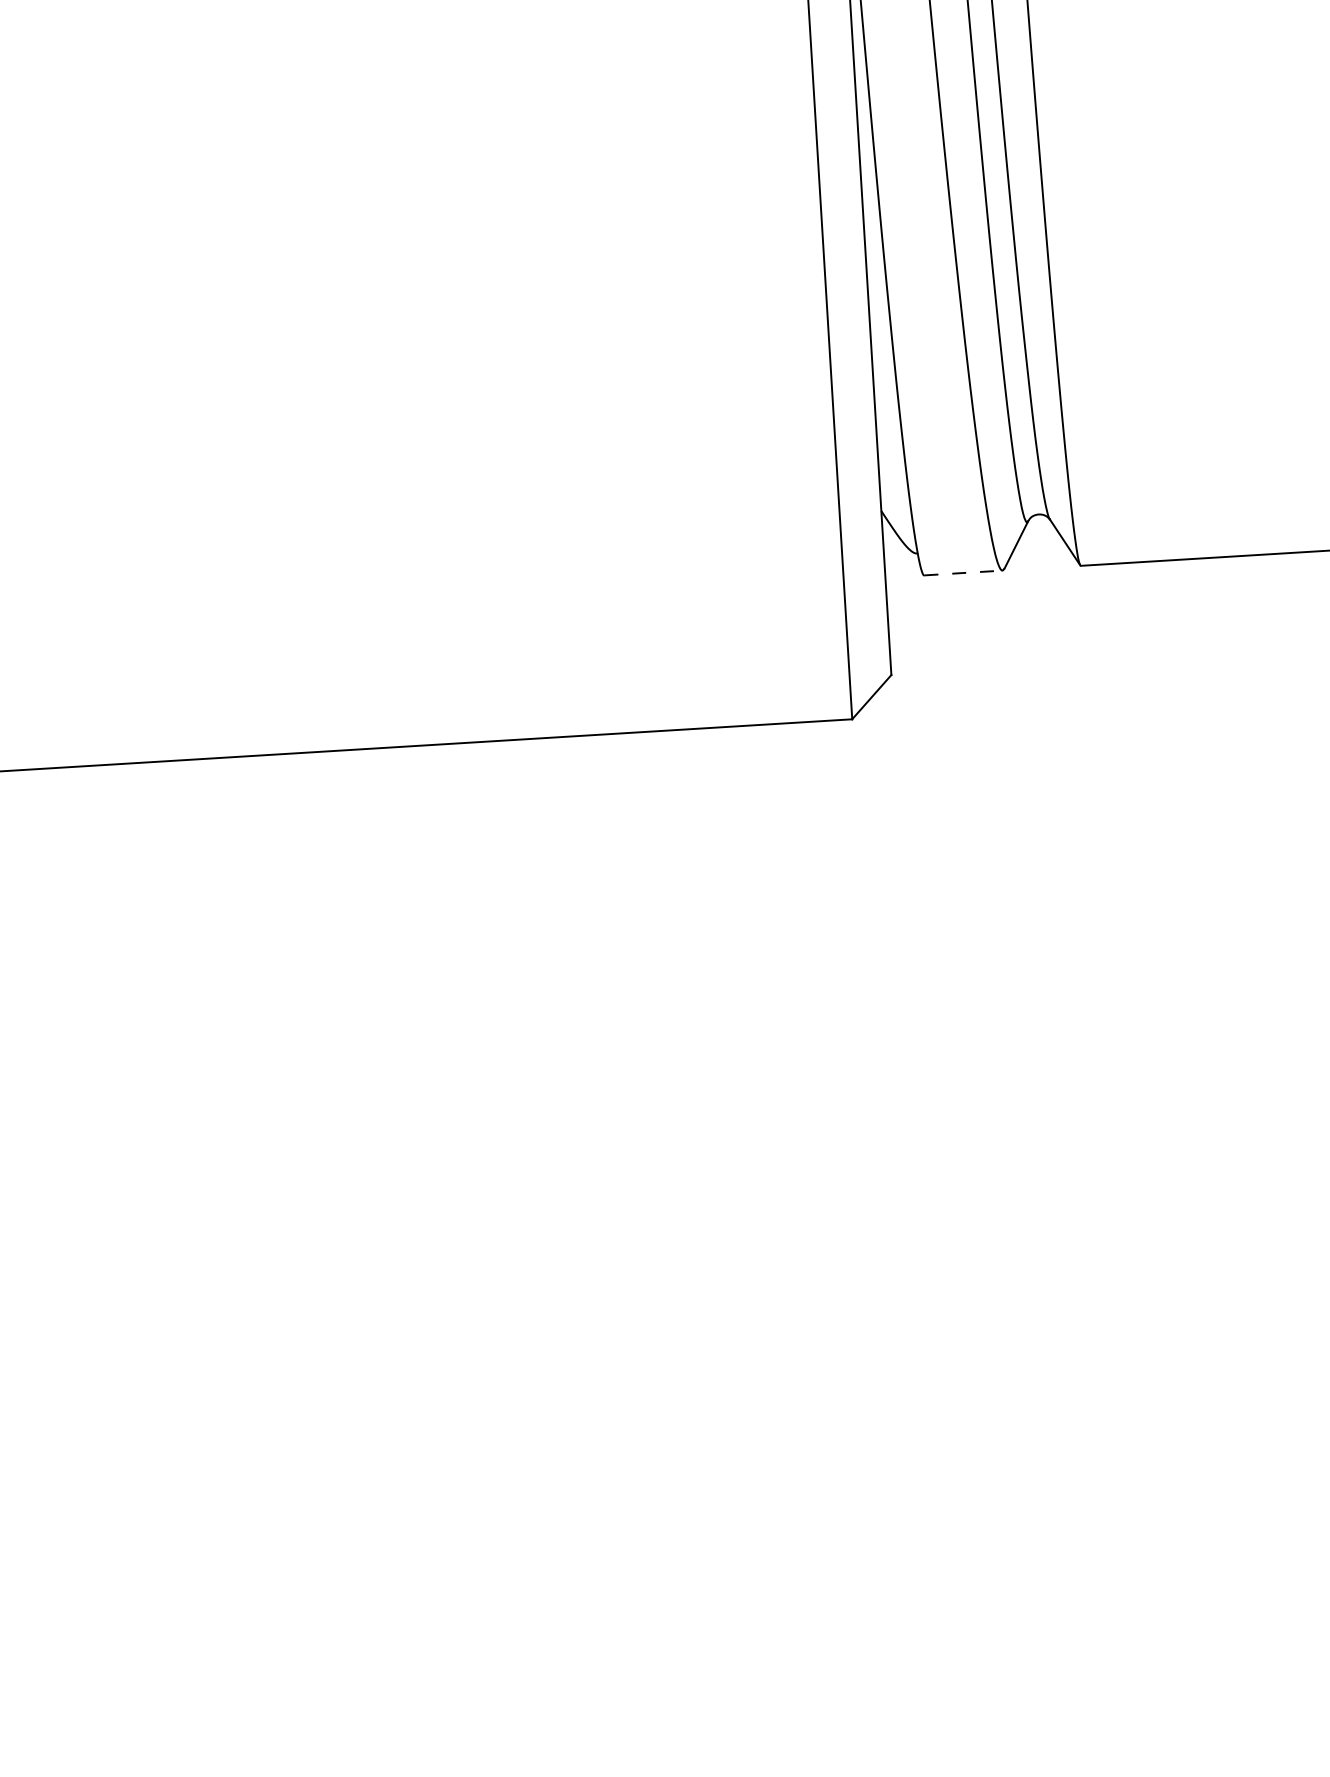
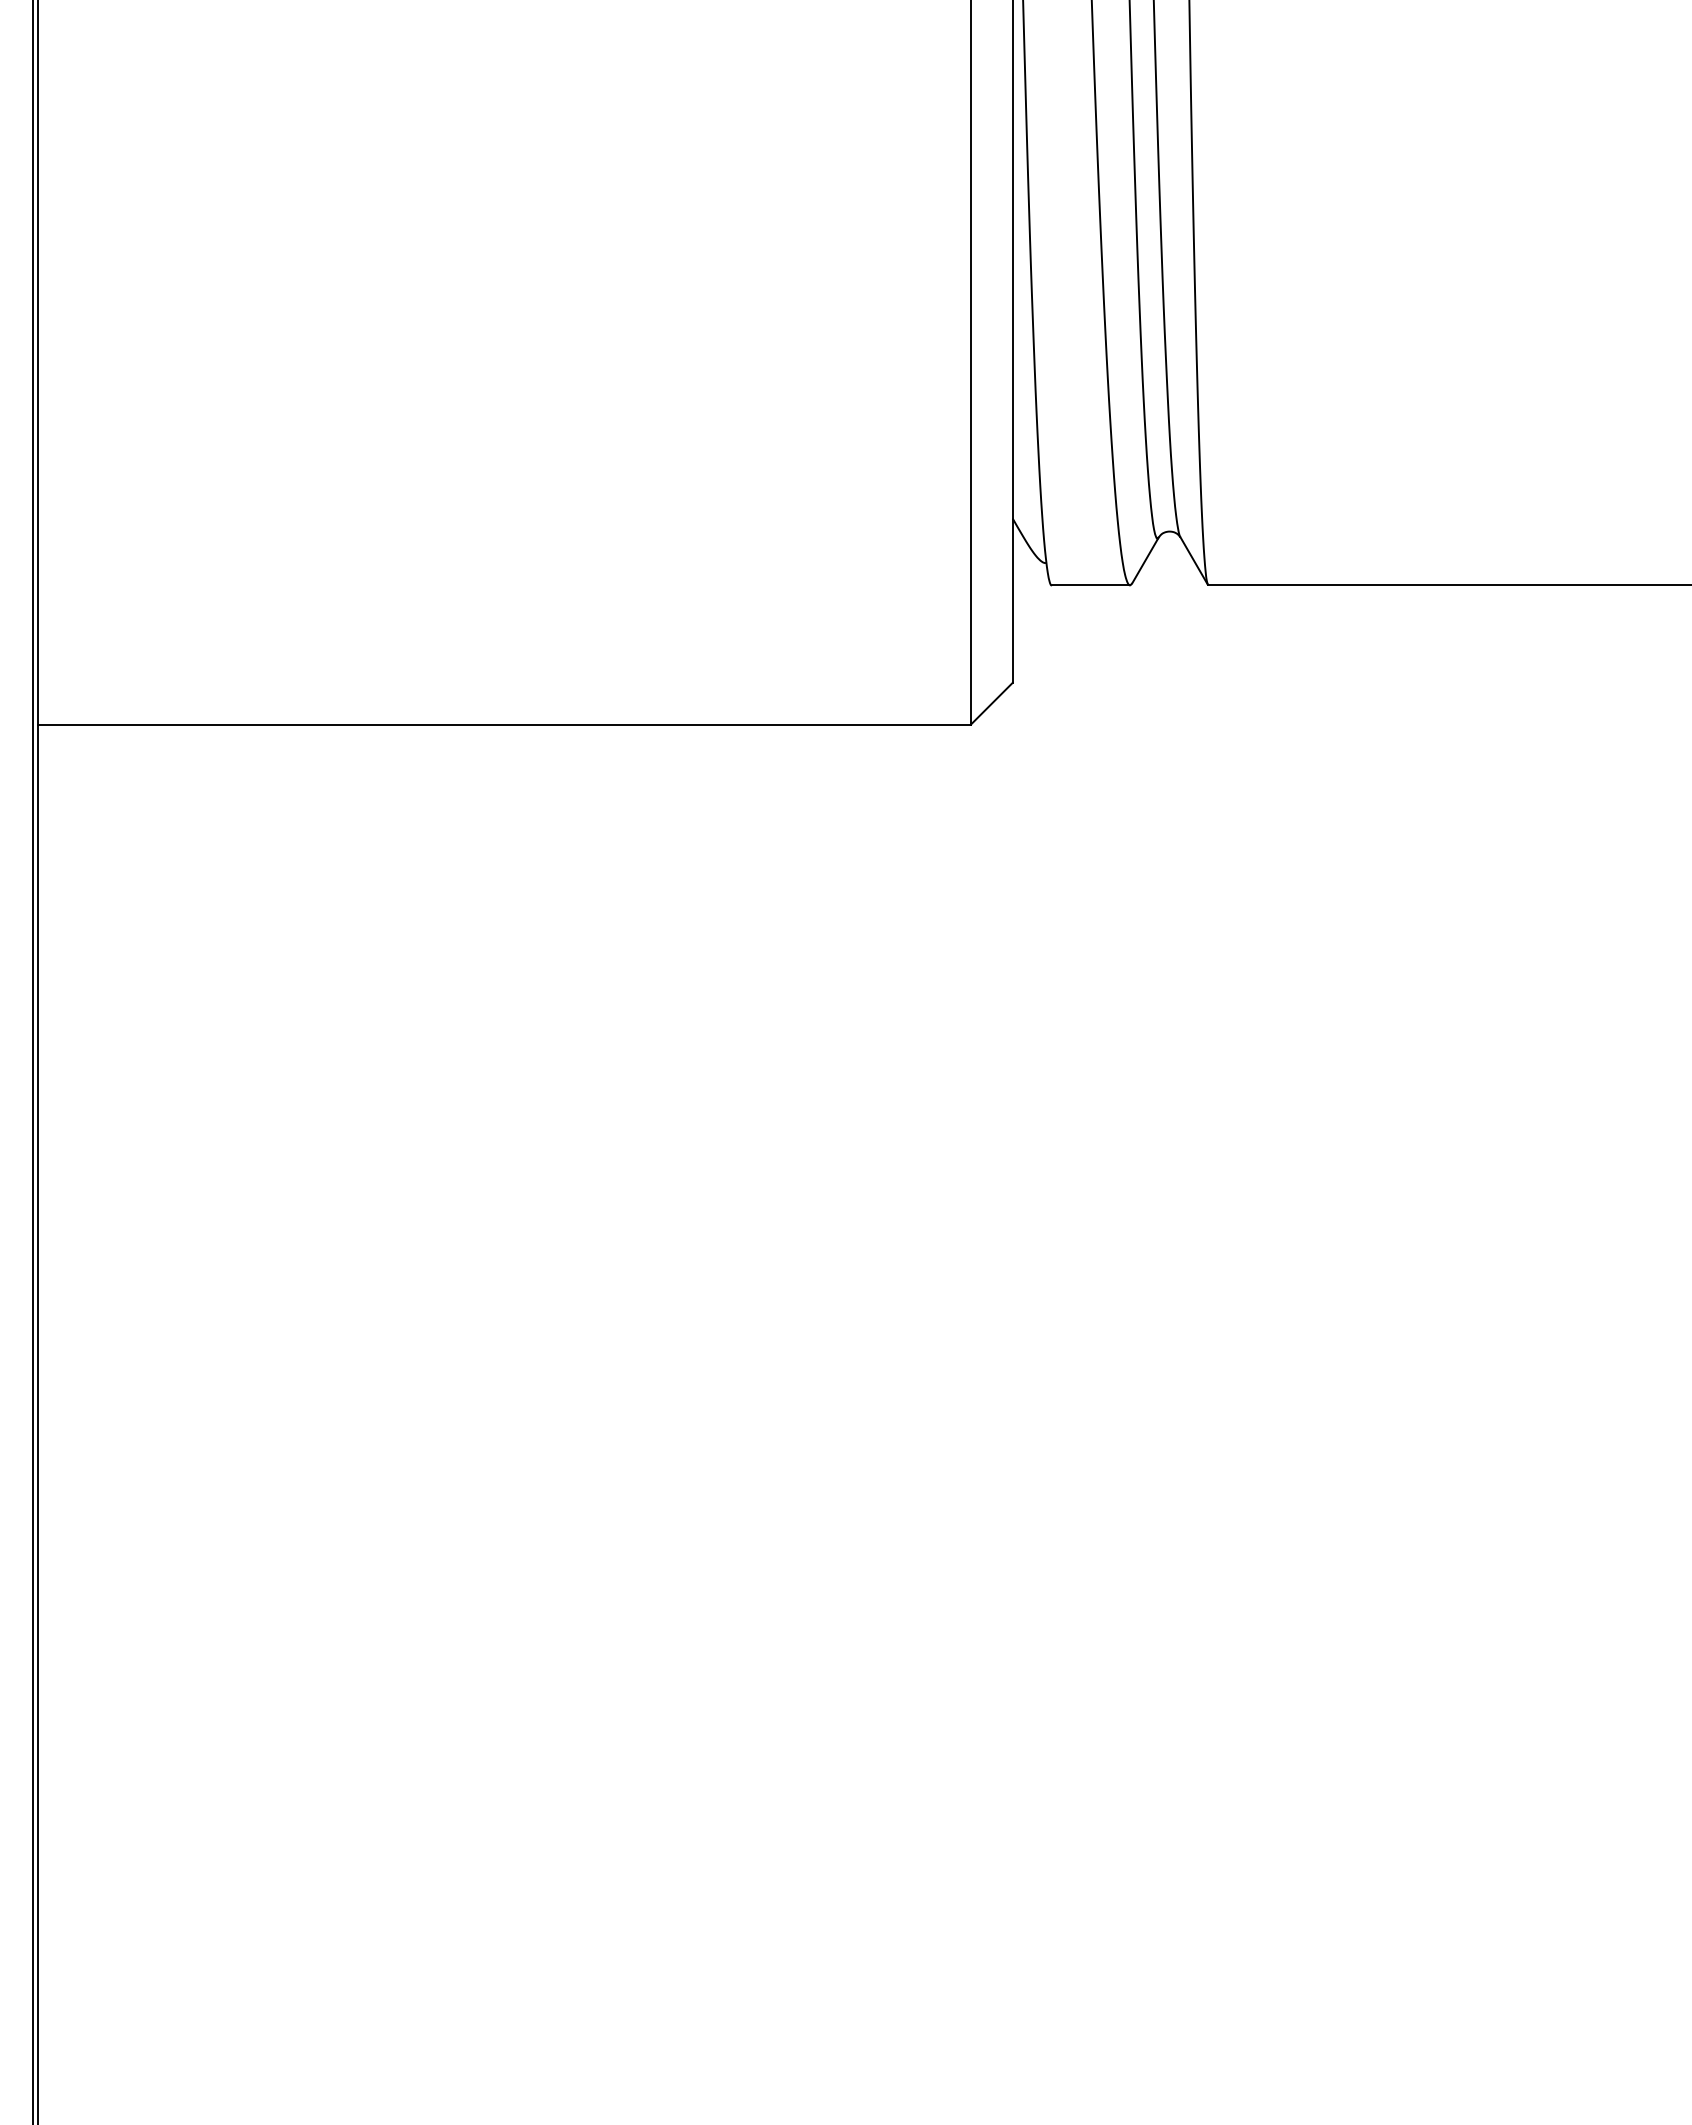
line: (964, 573) -> (1091, 585), dashed -> solid

